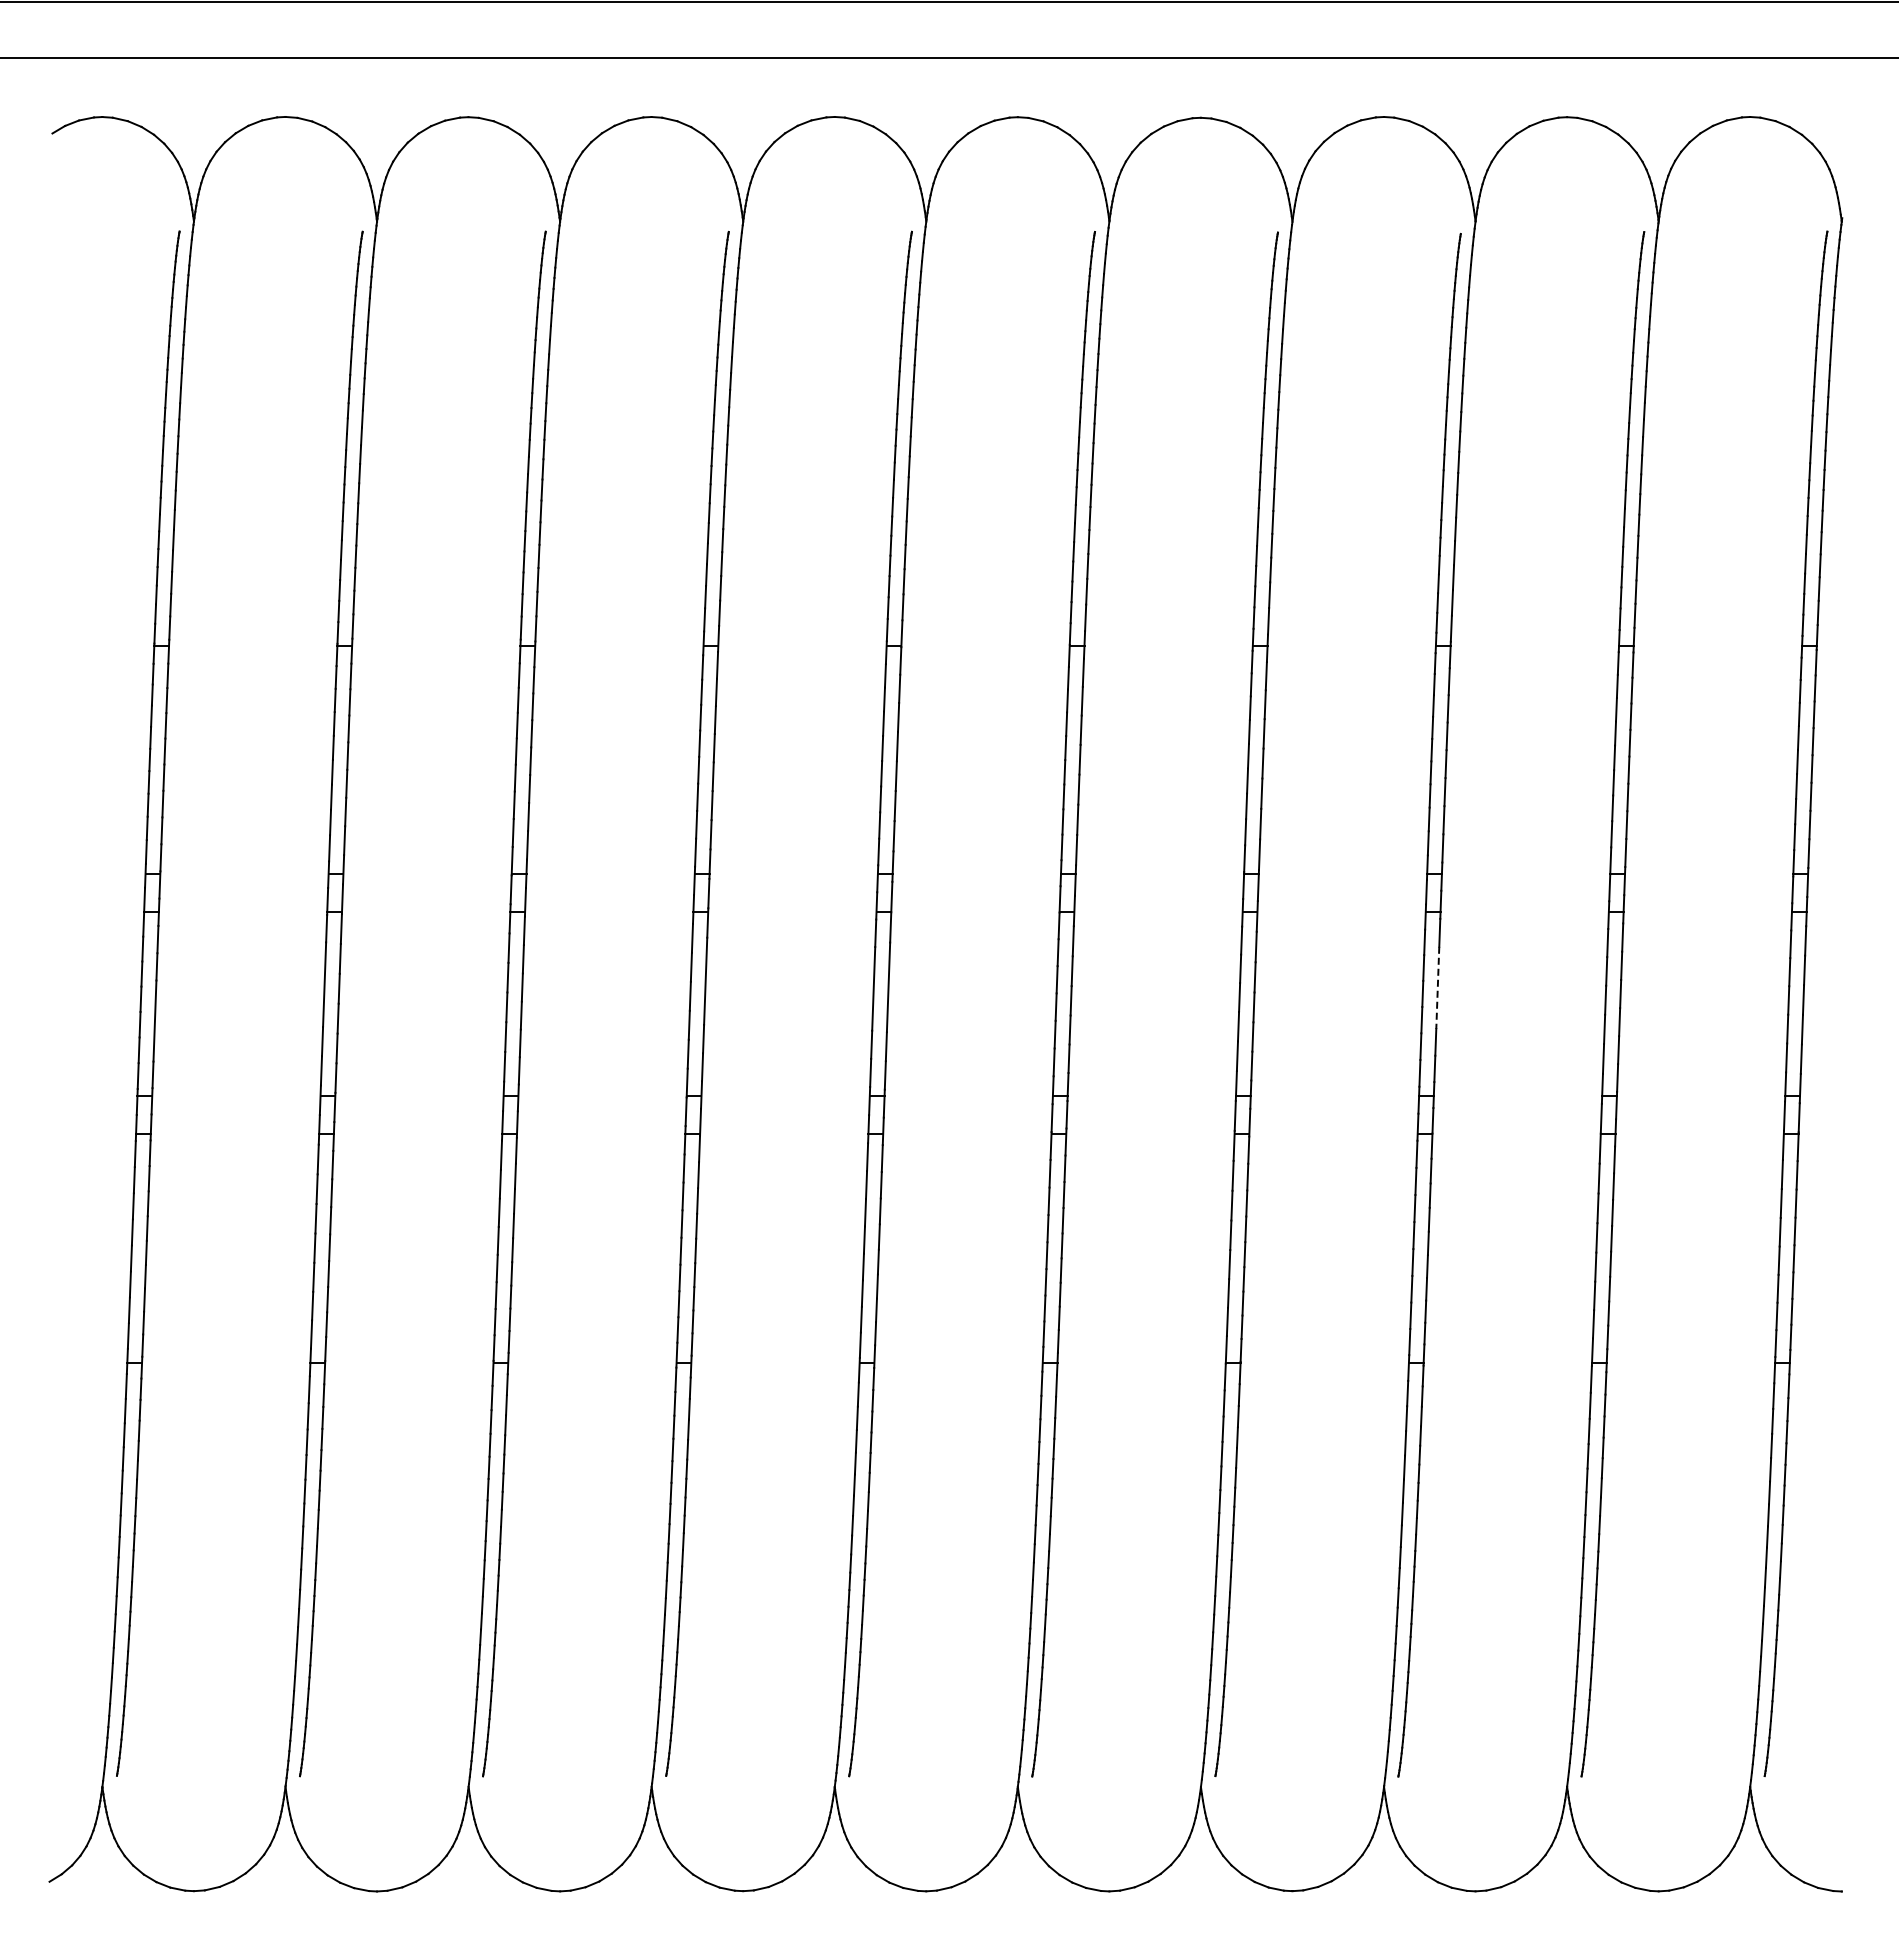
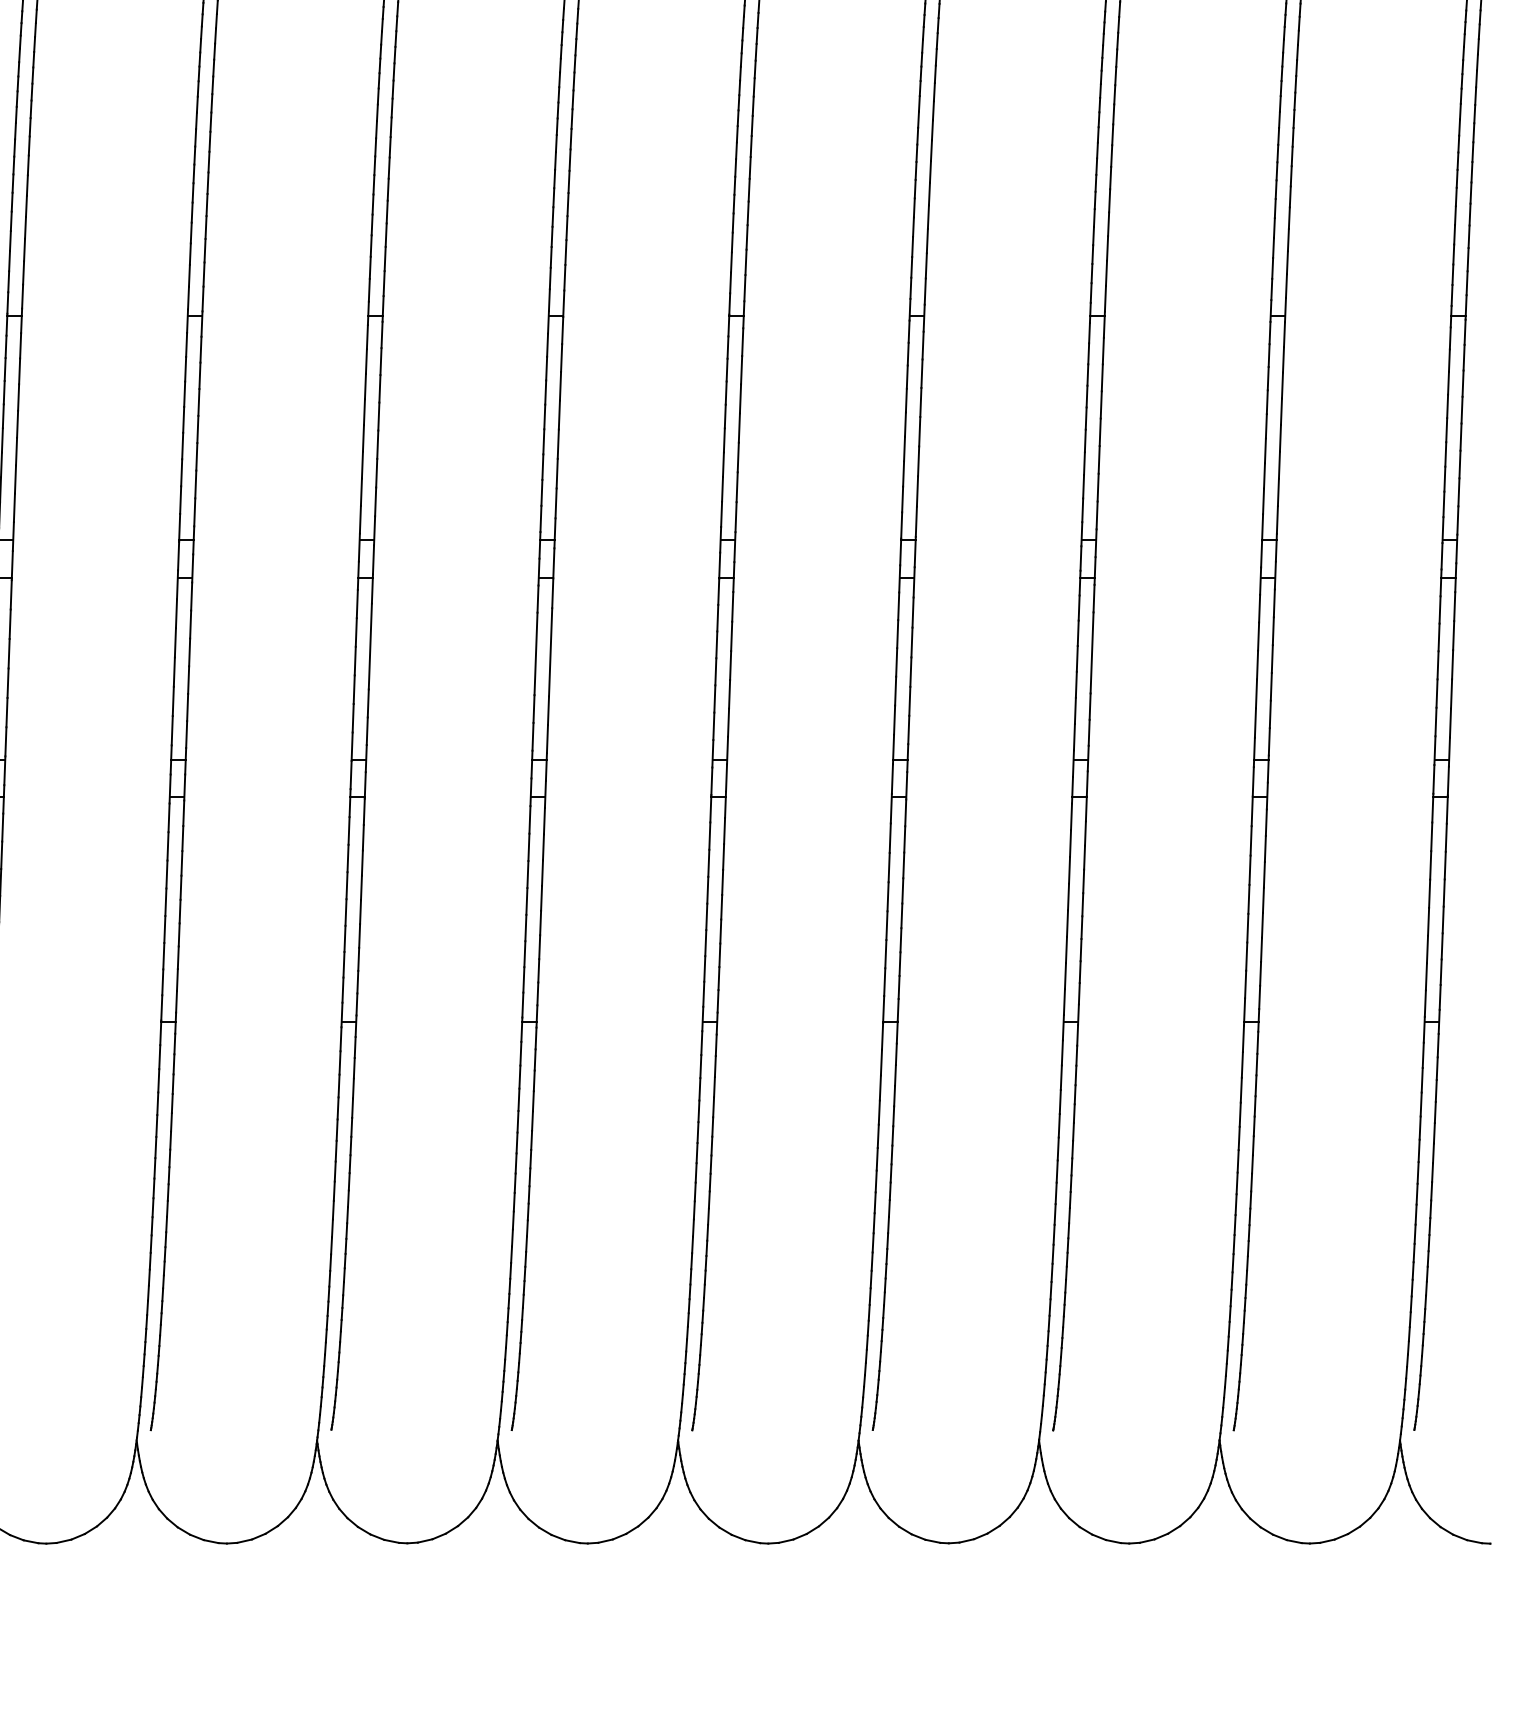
line: (1437, 988) -> (1091, 653), dashed -> solid

